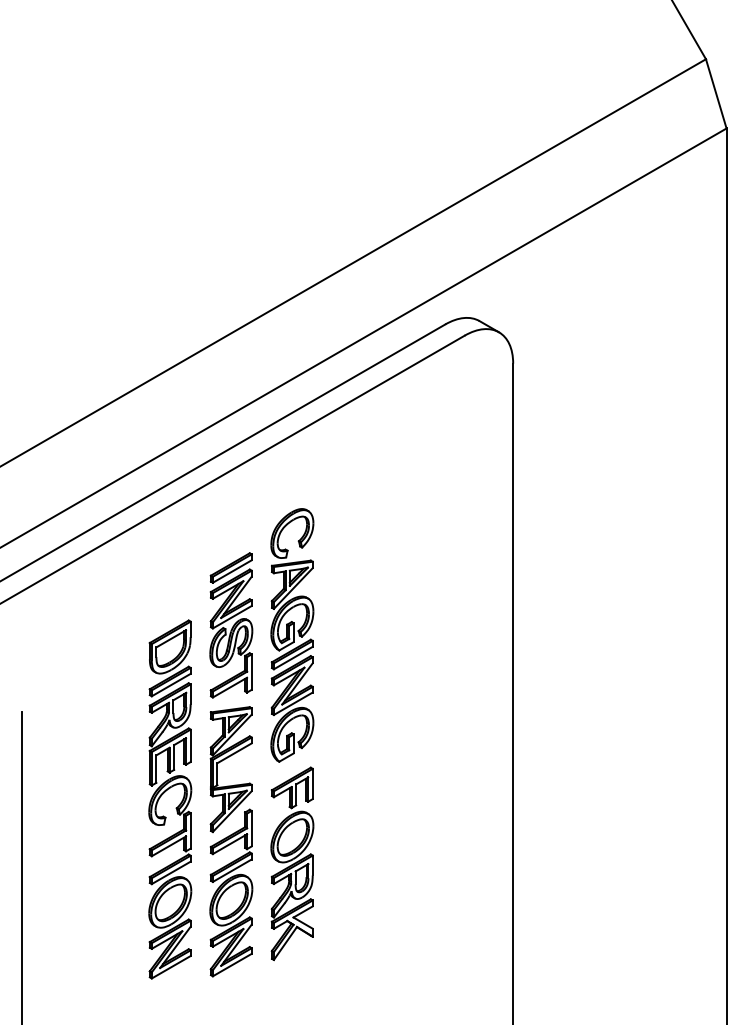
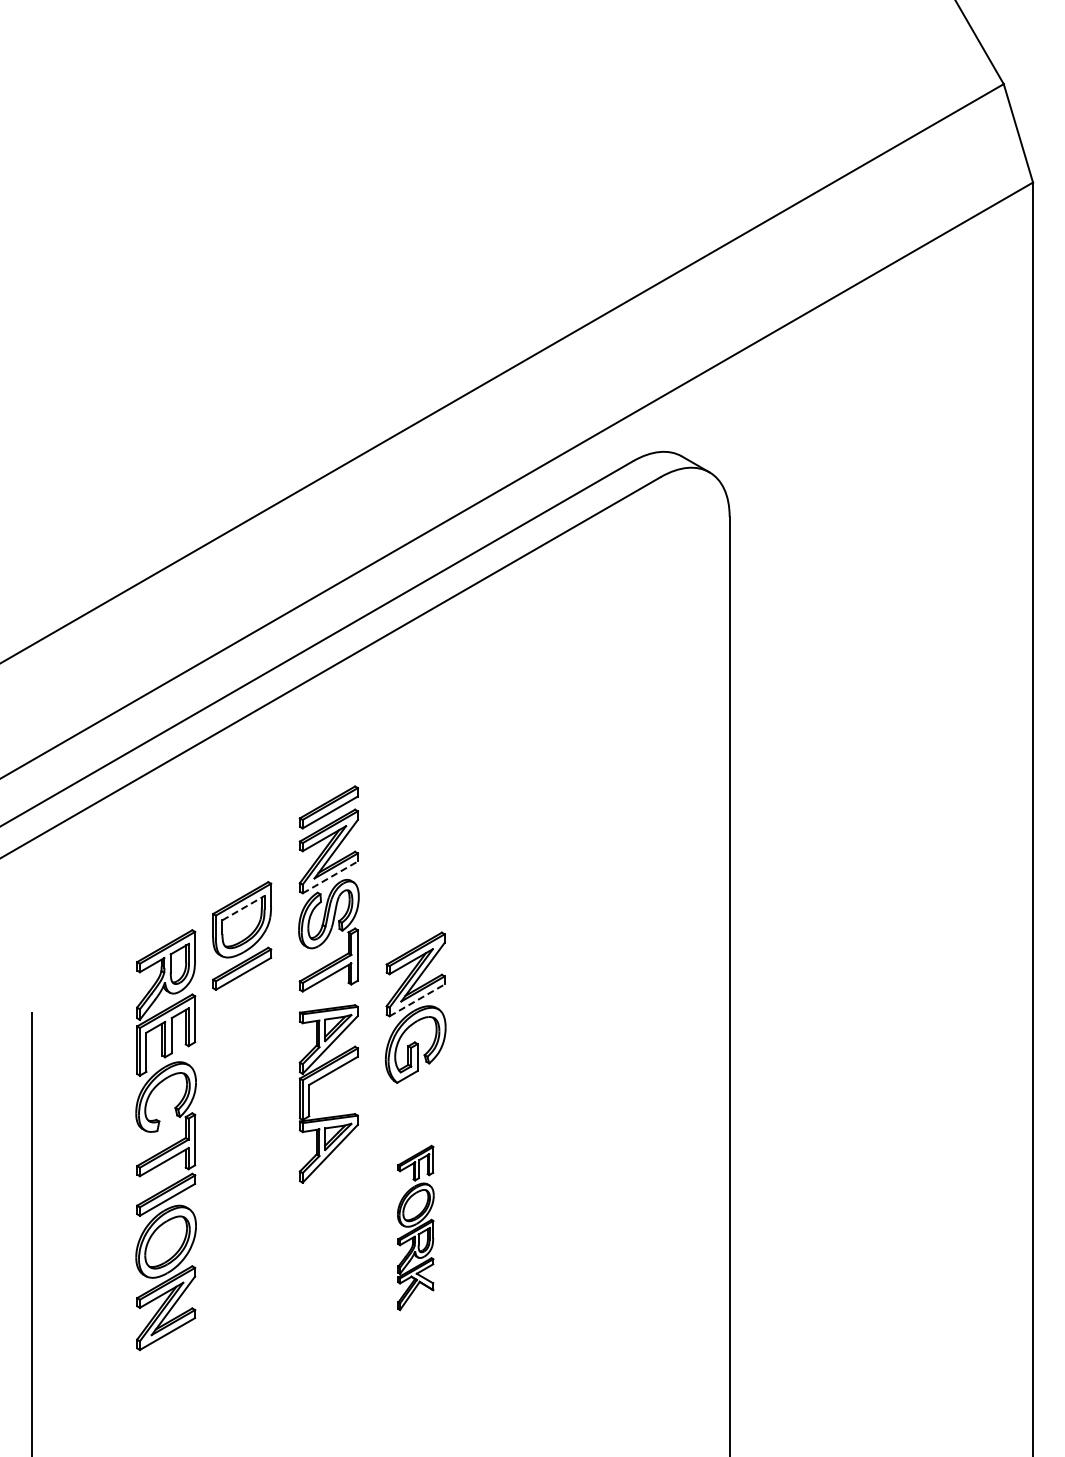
part: (292, 589) -> (415, 837), removed
line: (232, 617) -> (330, 877), solid -> dashed
line: (171, 638) -> (243, 907), solid -> dashed
line: (293, 703) -> (417, 1000), solid -> dashed
part: (173, 834) -> (170, 1145), moved
part: (292, 863) -> (415, 1227), size x0.6
part: (231, 893) -> (328, 1269), removed

